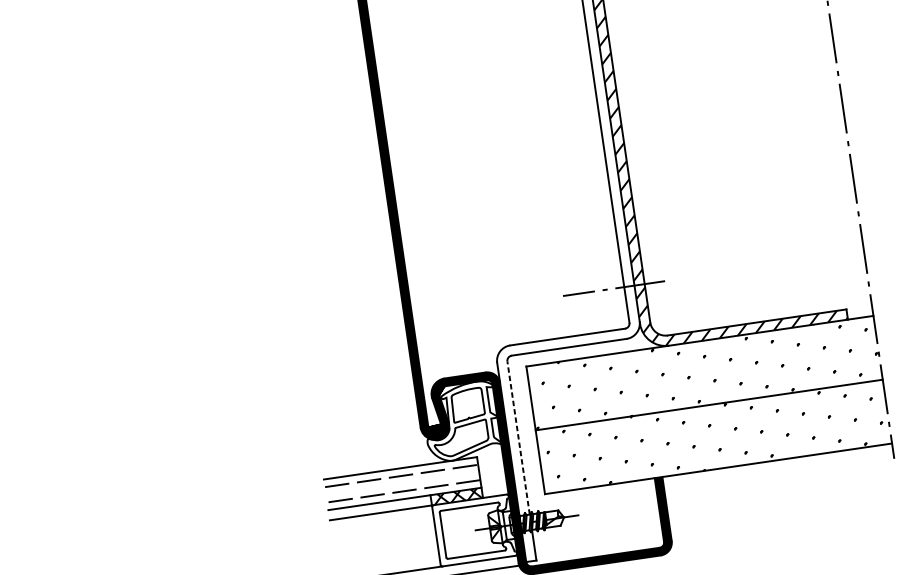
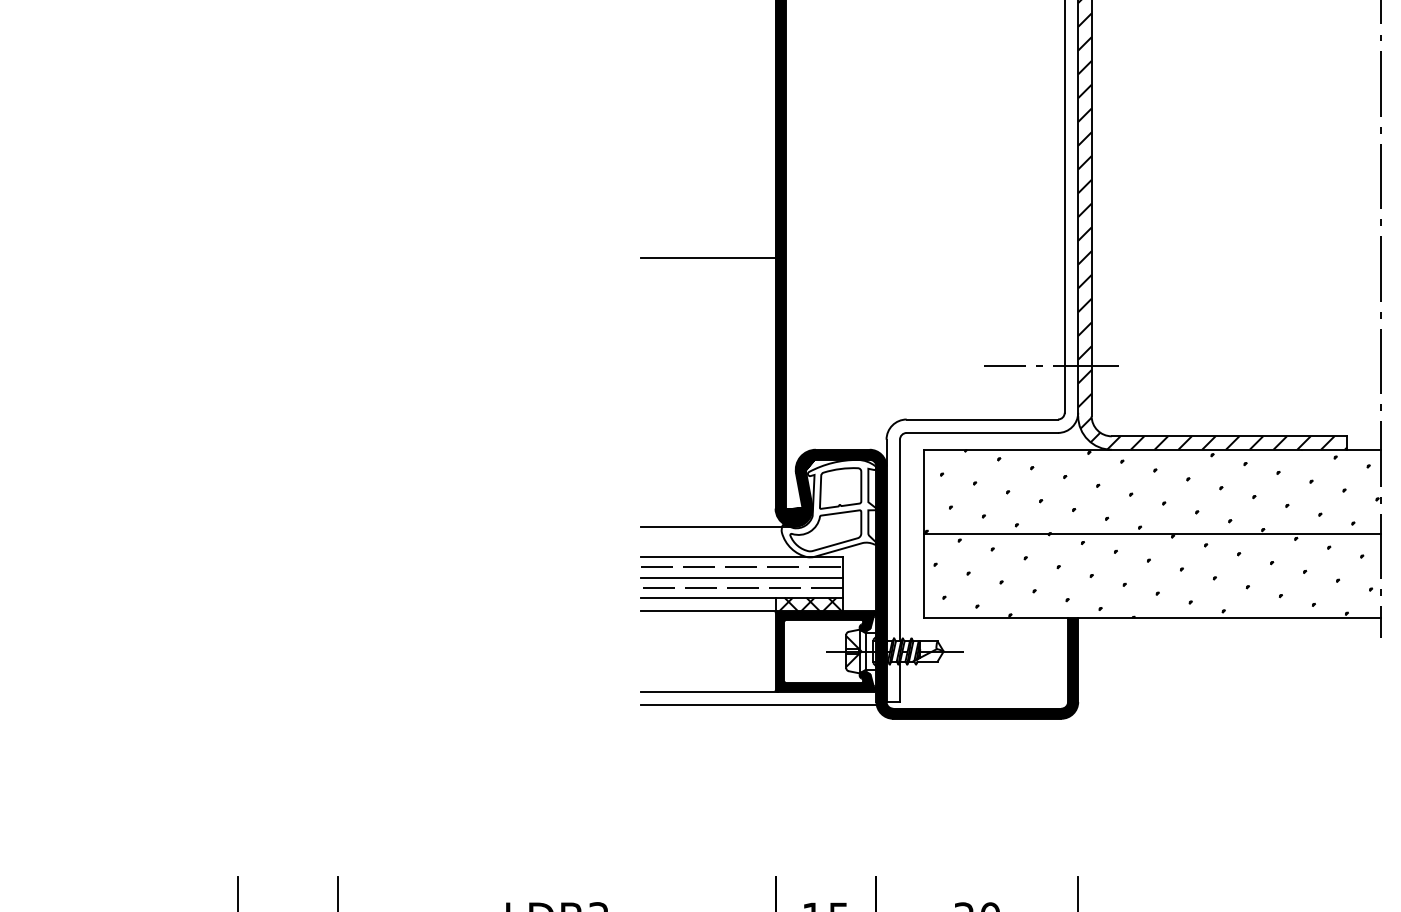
line: (342, 245) -> (708, 258), added
line: (518, 438) -> (899, 540), dashed -> solid
line: (377, 448) -> (716, 527), added
line: (402, 483) -> (741, 577), added
fill: (474, 530) -> (825, 651), added

